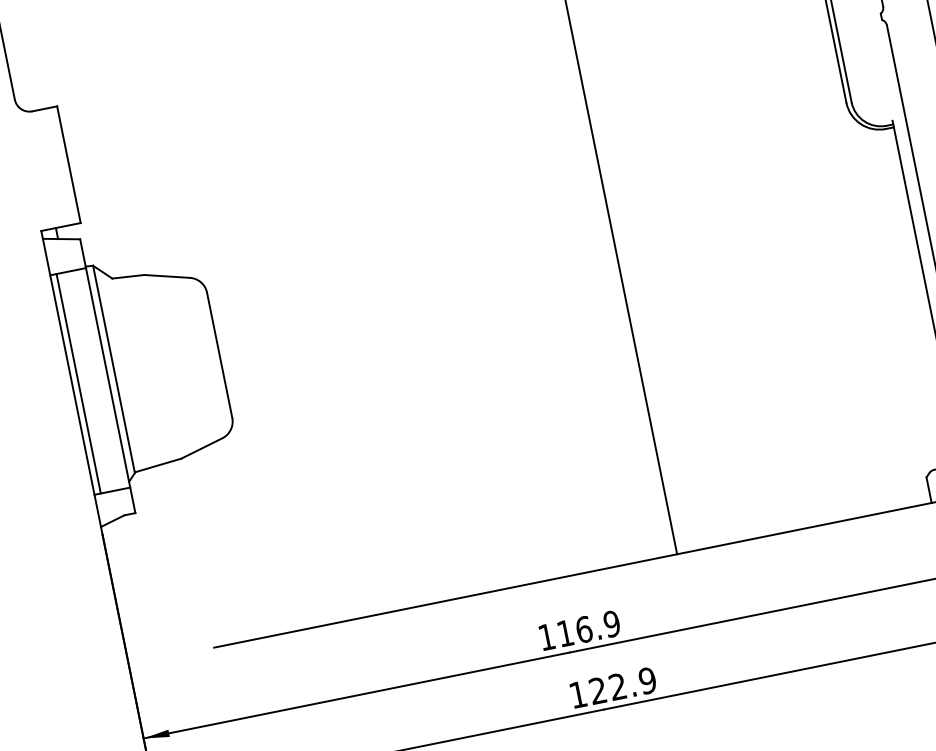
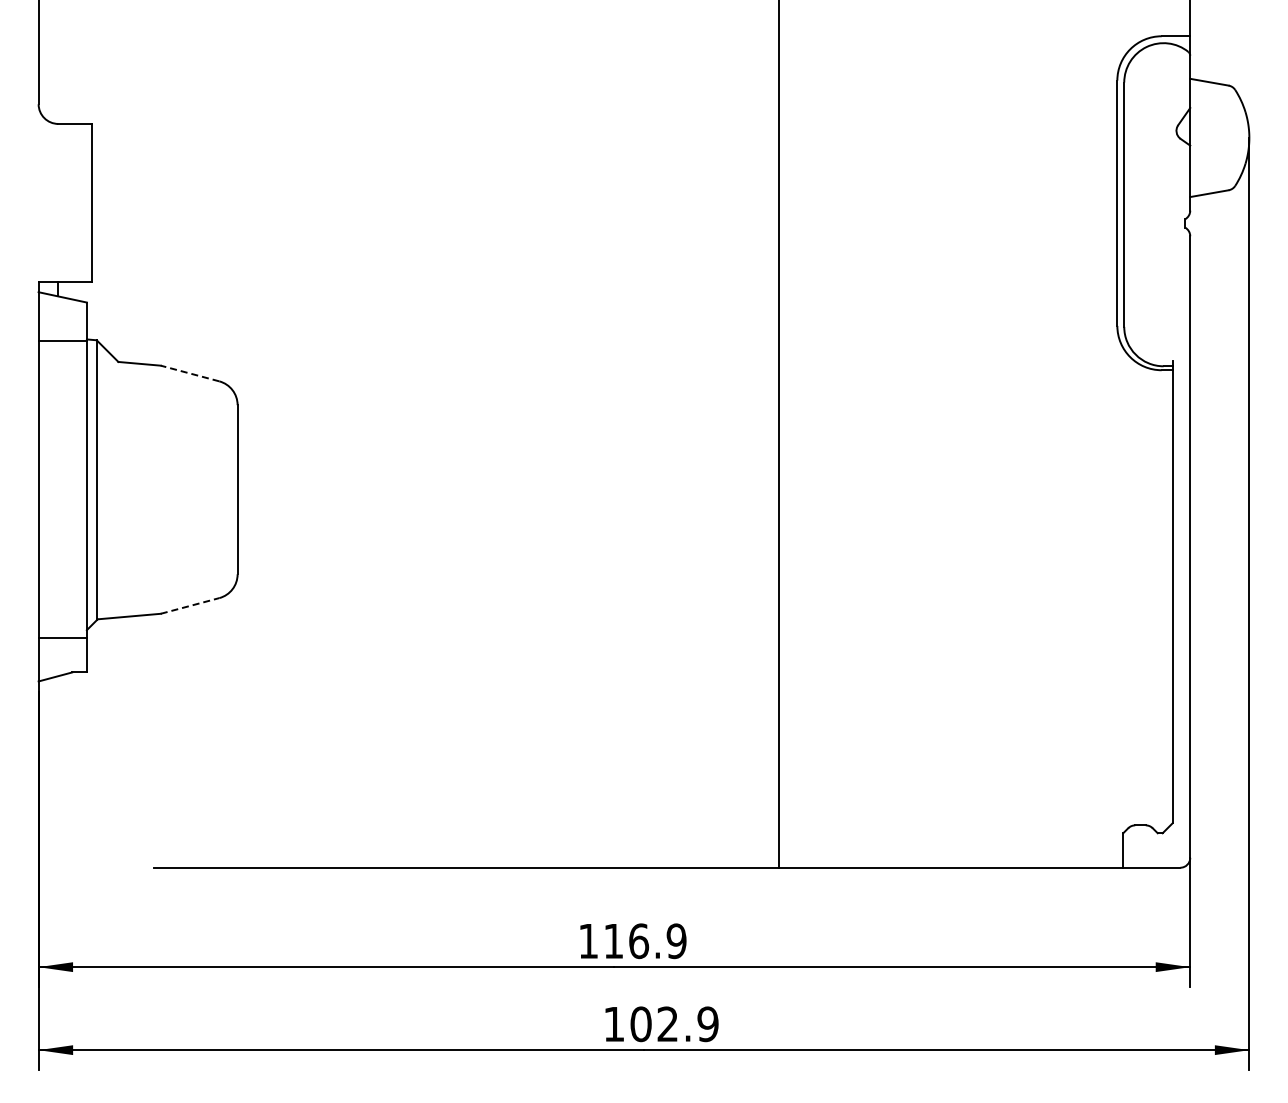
line: (166, 276) -> (189, 373), solid -> dashed
line: (78, 383) -> (47, 489), removed
line: (202, 448) -> (190, 605), solid -> dashed
text: (597, 691) -> (640, 1024), 122.9 -> 102.9

